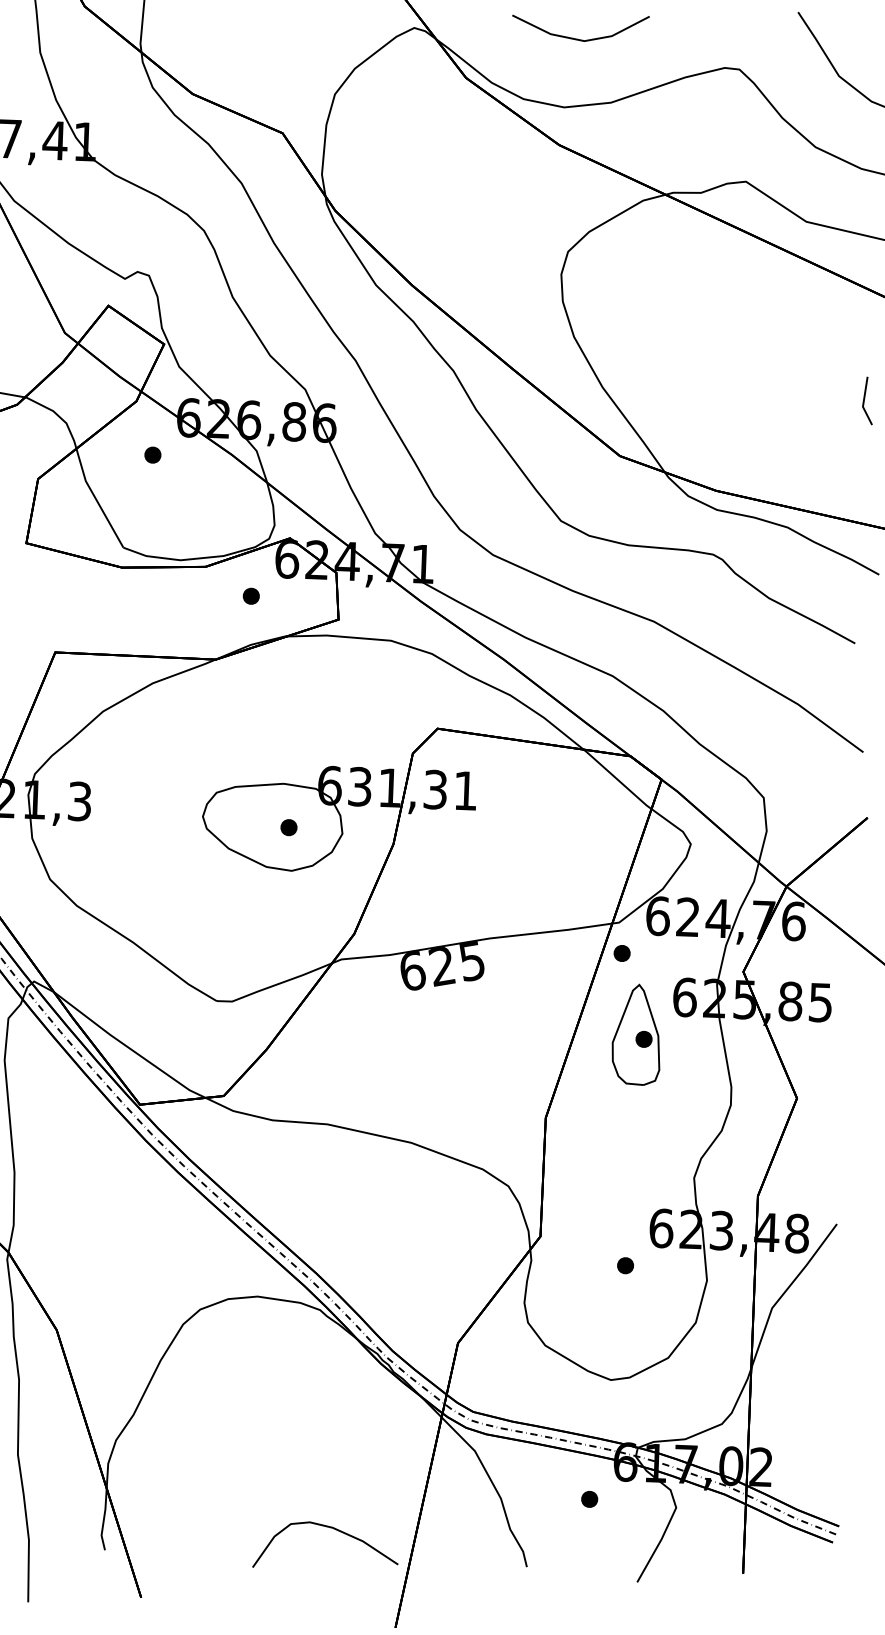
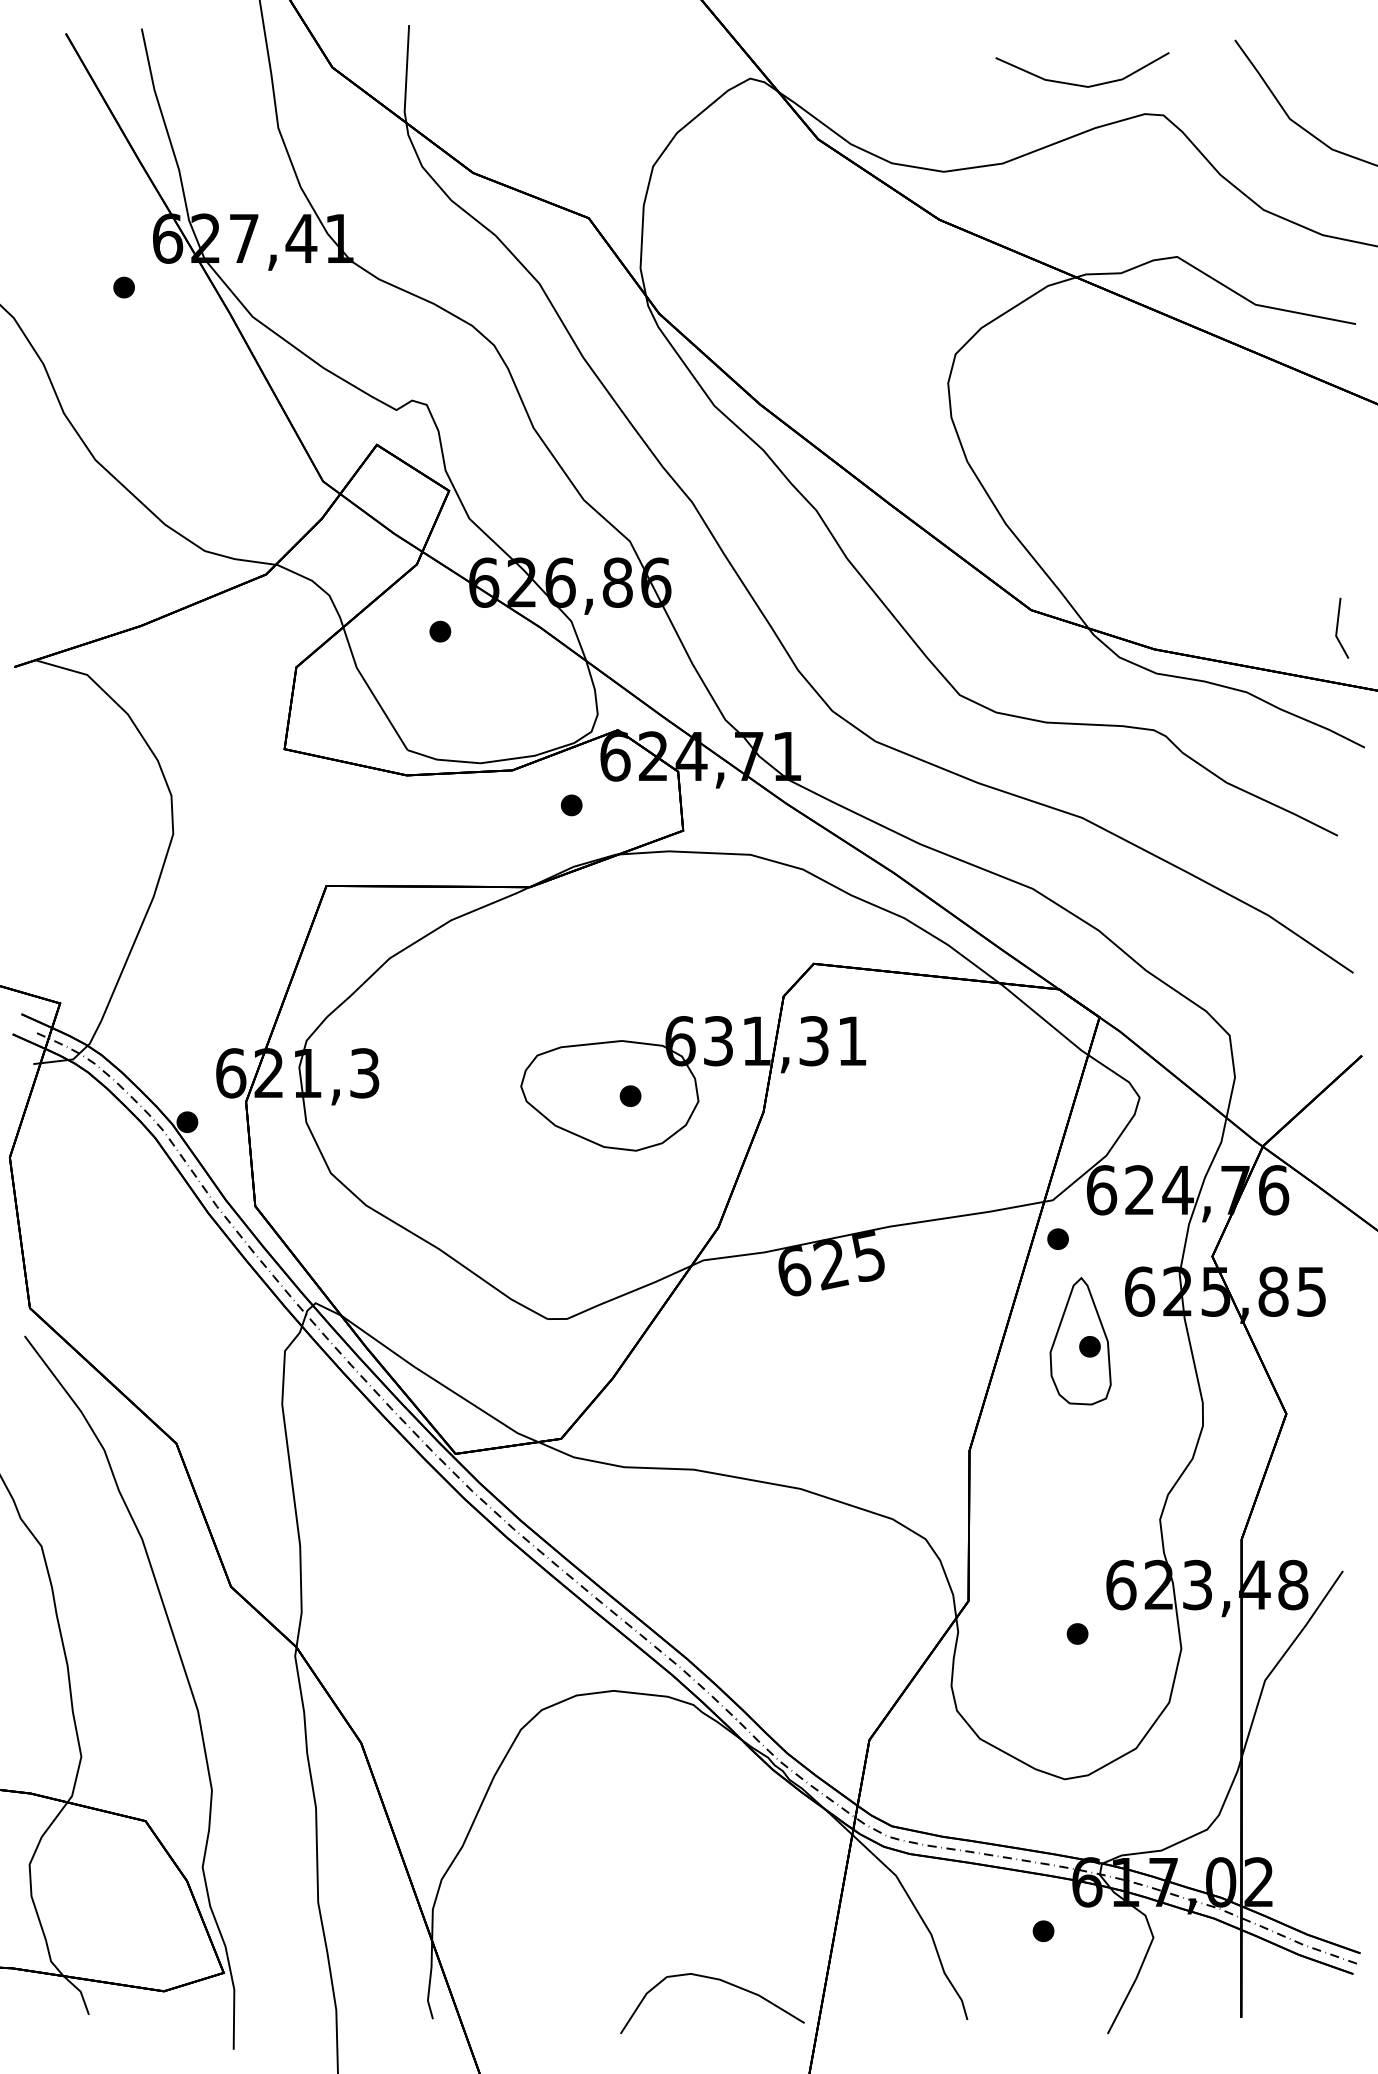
line: (578, 38) -> (1080, 84), moved
line: (865, 399) -> (1338, 626), moved

